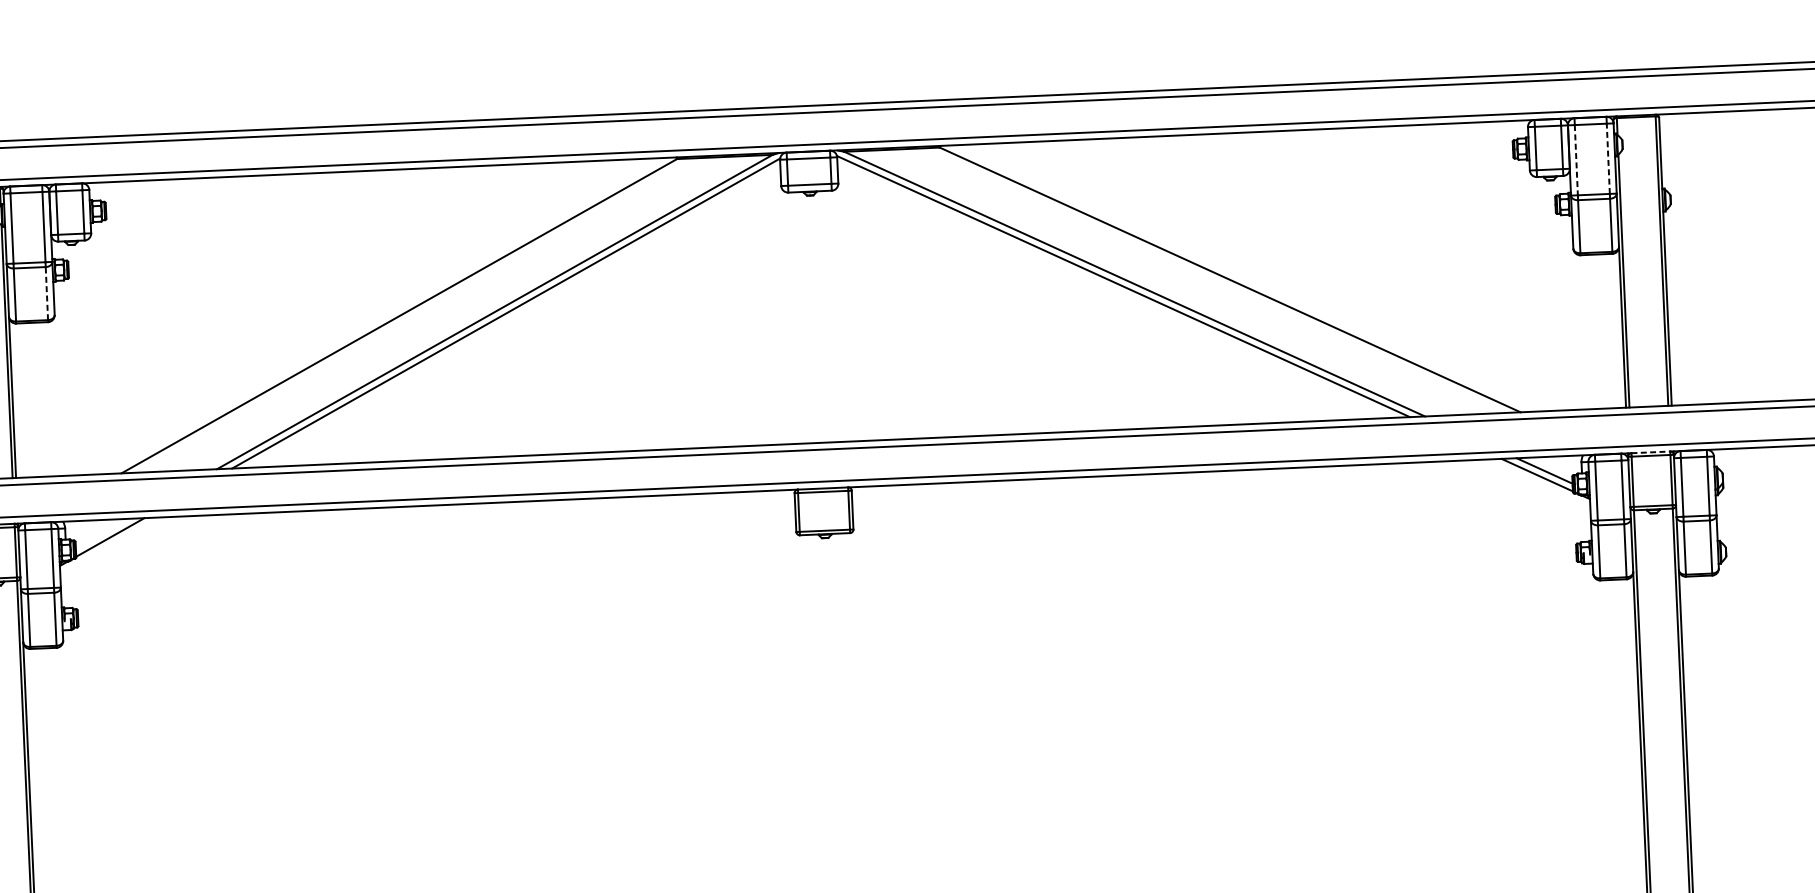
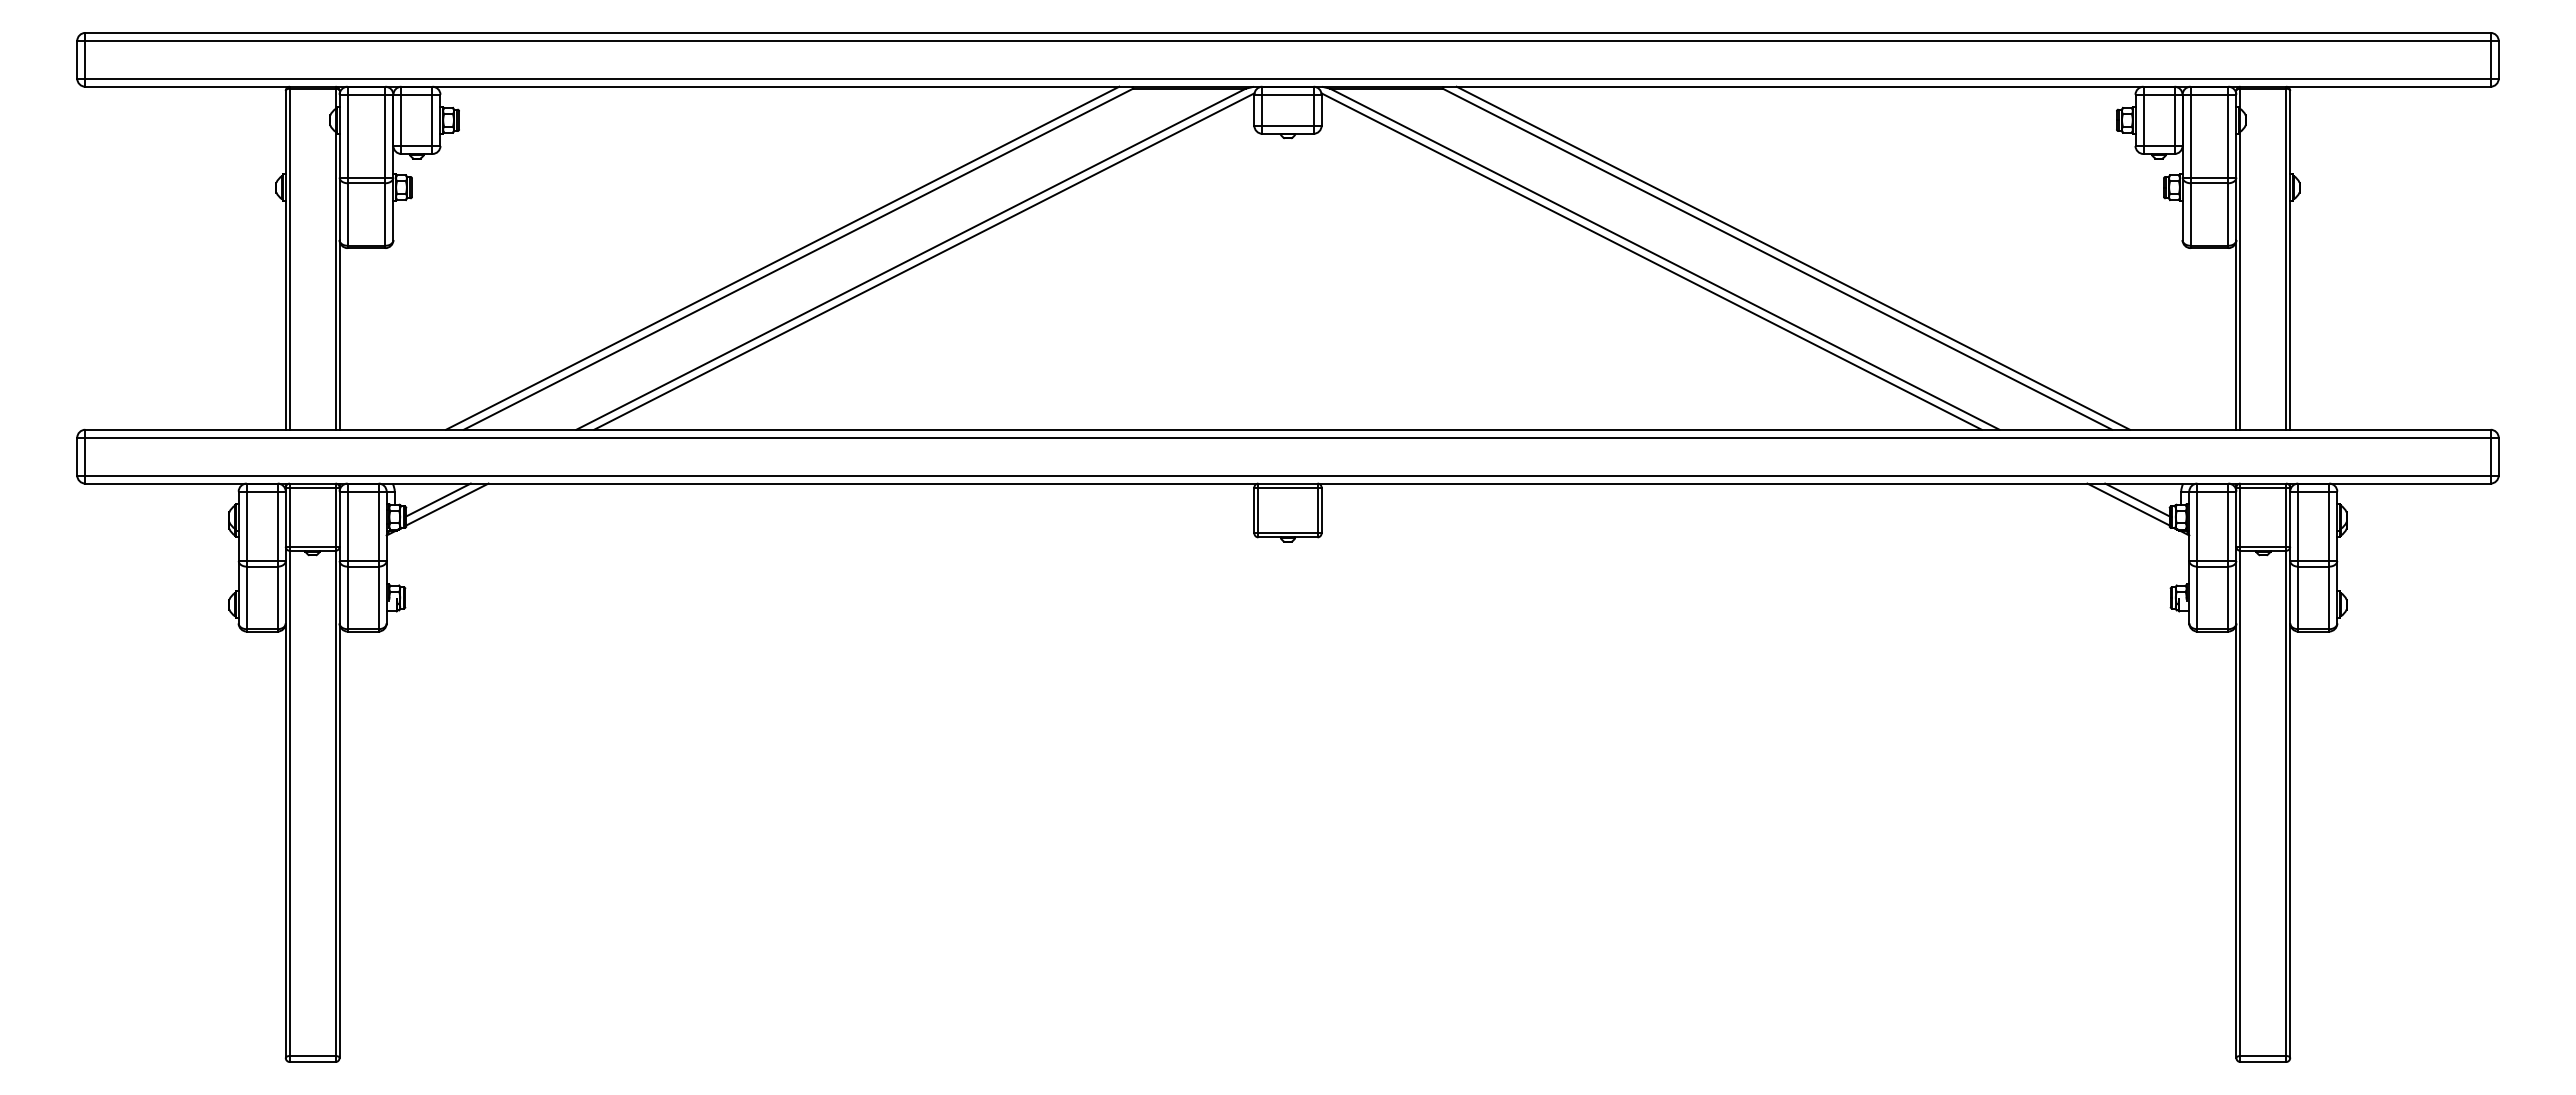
line: (1608, 158) -> (2228, 135), dashed -> solid
line: (1576, 160) -> (2190, 136), dashed -> solid
line: (1243, 277) -> (1793, 257), added
line: (47, 293) -> (385, 214), dashed -> solid
line: (385, 315) -> (782, 257), added
line: (1651, 452) -> (2263, 483), dashed -> solid
line: (102, 533) -> (438, 499), added

